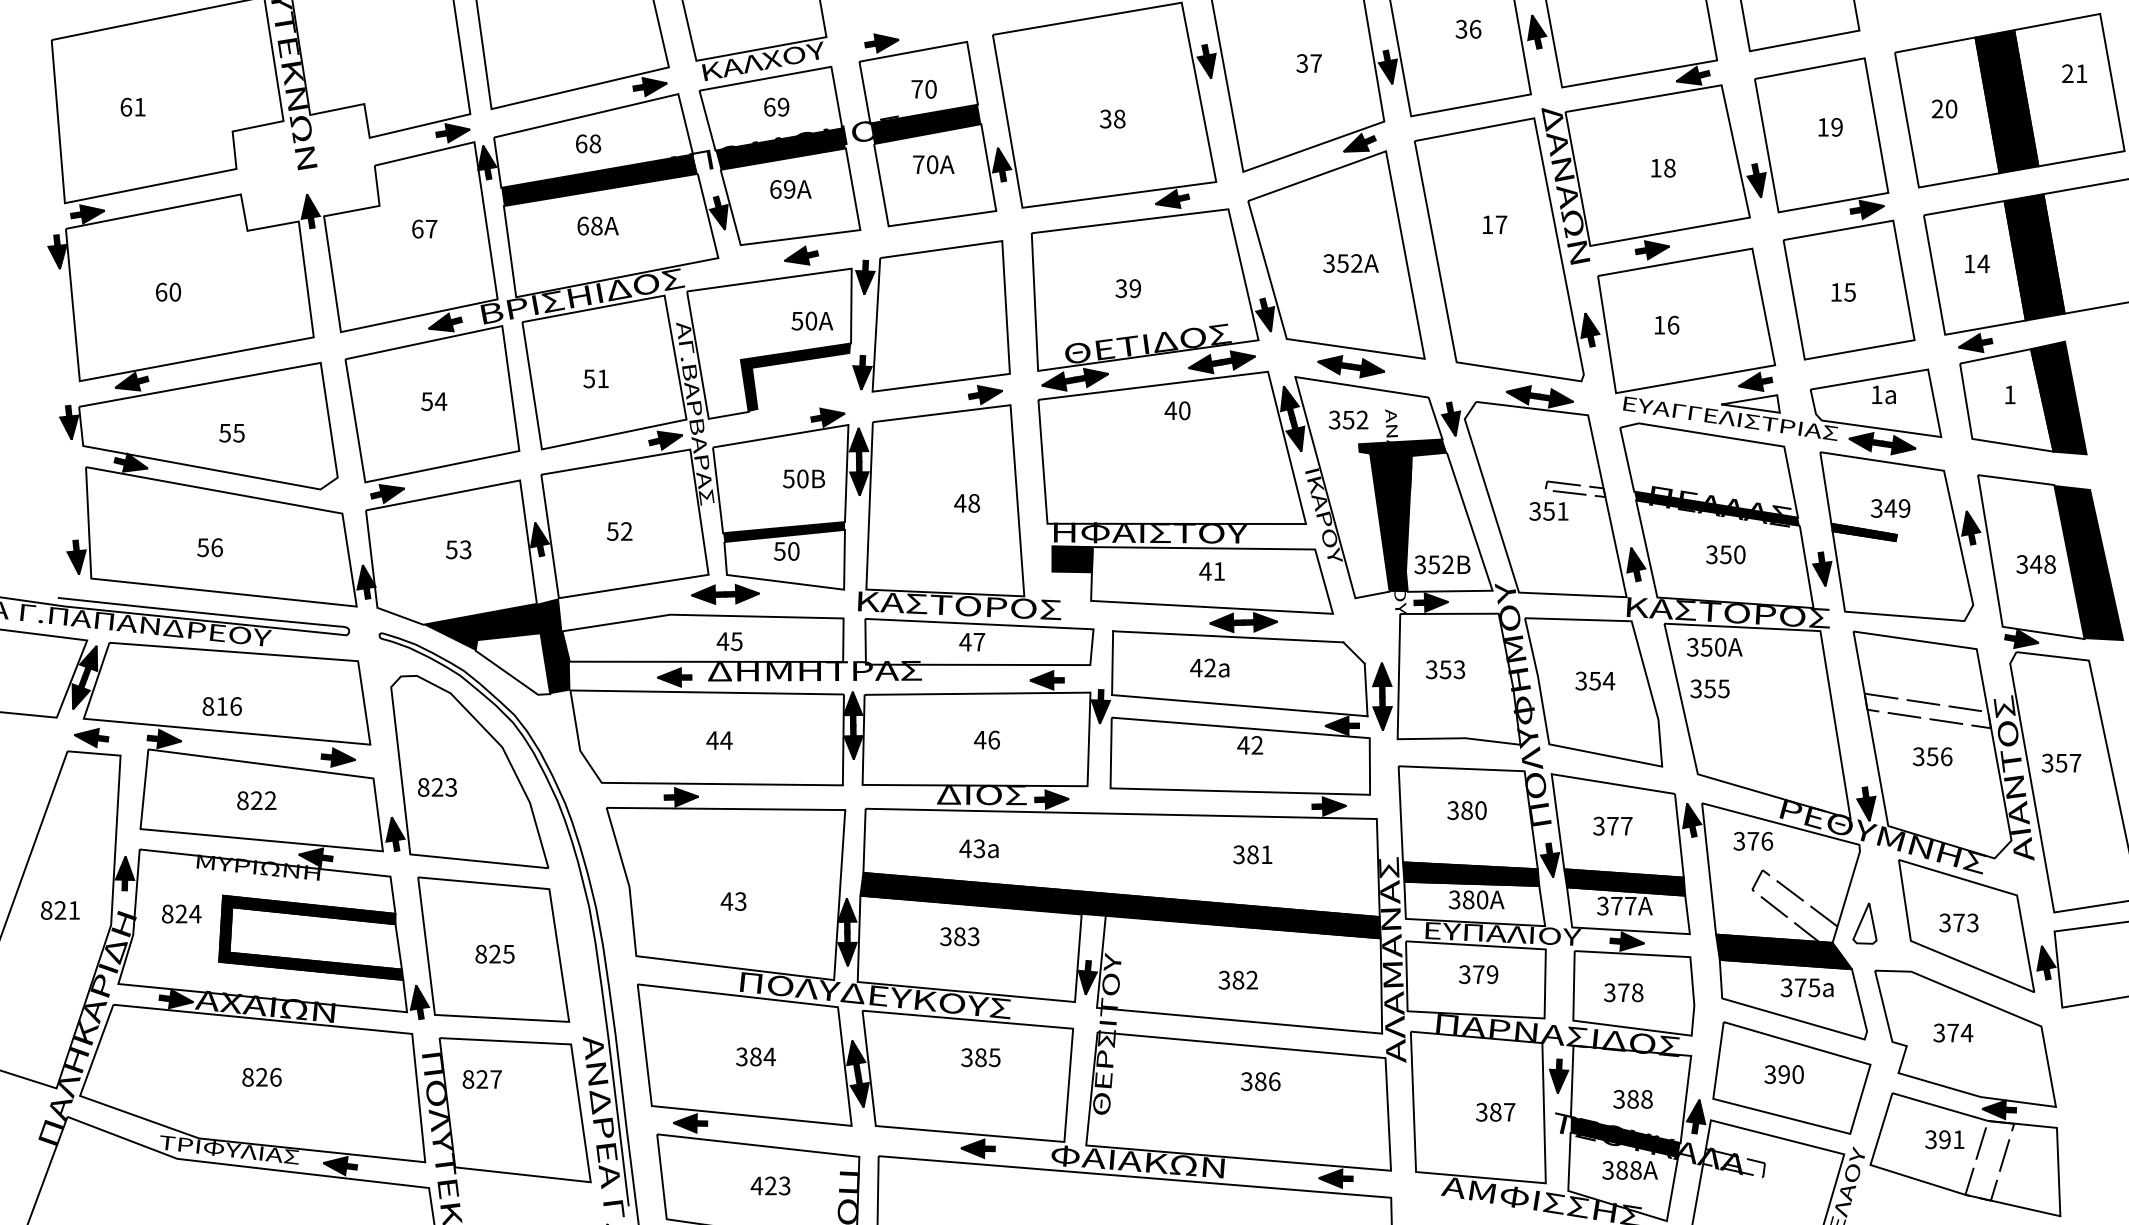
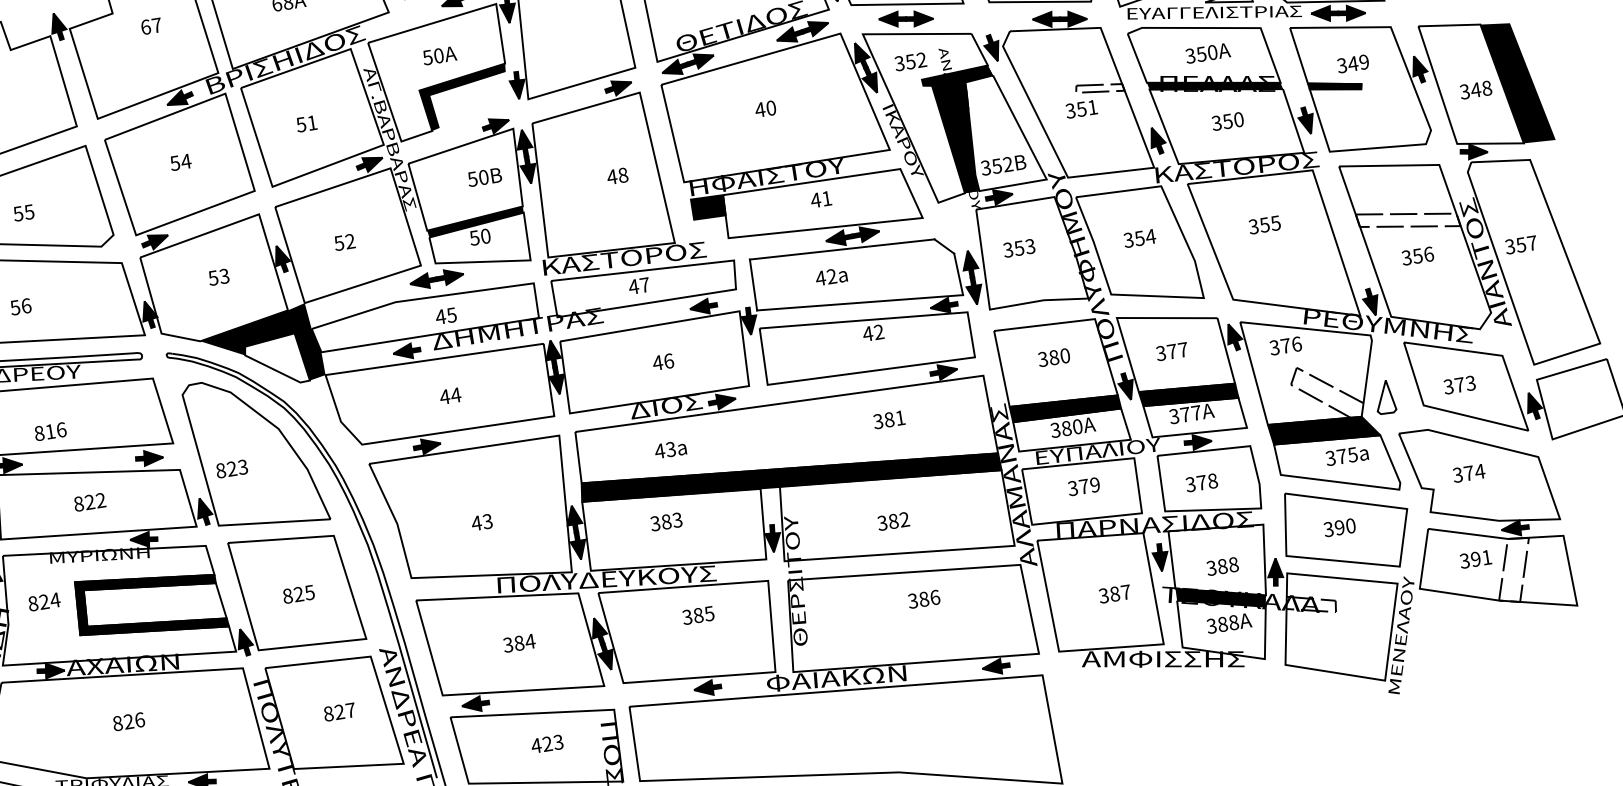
text: (812, 320) -> (439, 55), moved
text: (1177, 410) -> (765, 108), moved
text: (1714, 646) -> (1207, 52), moved
text: (1709, 688) -> (1264, 224), moved
text: (481, 1079) -> (339, 712), moved

